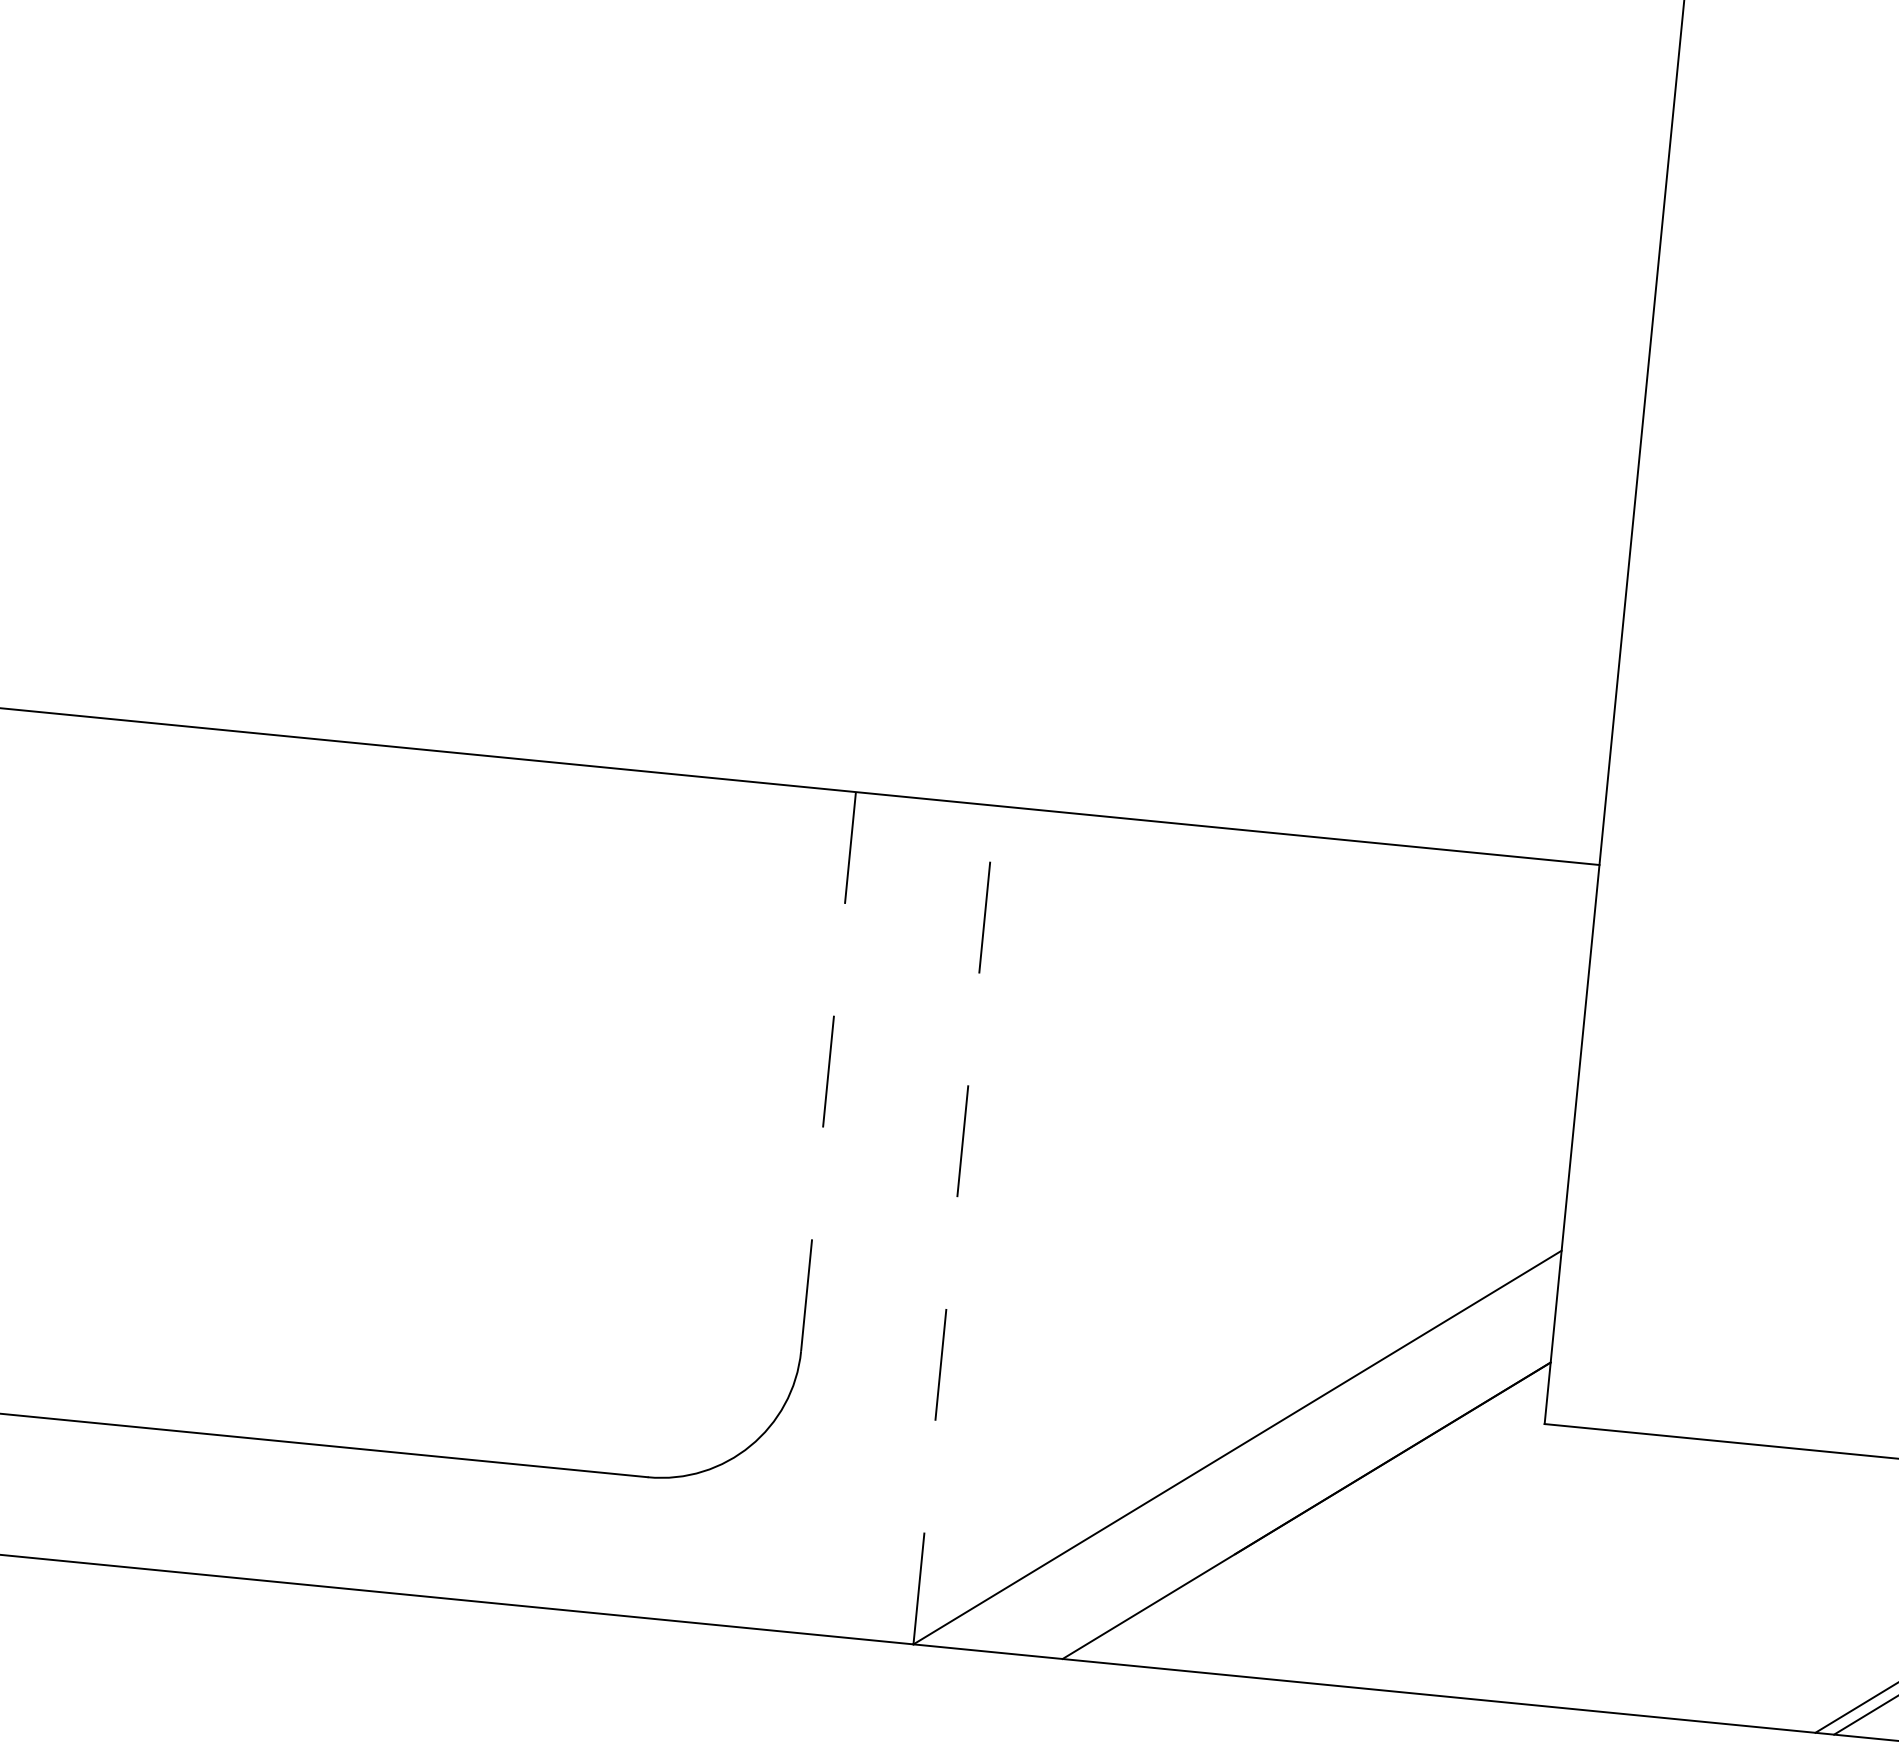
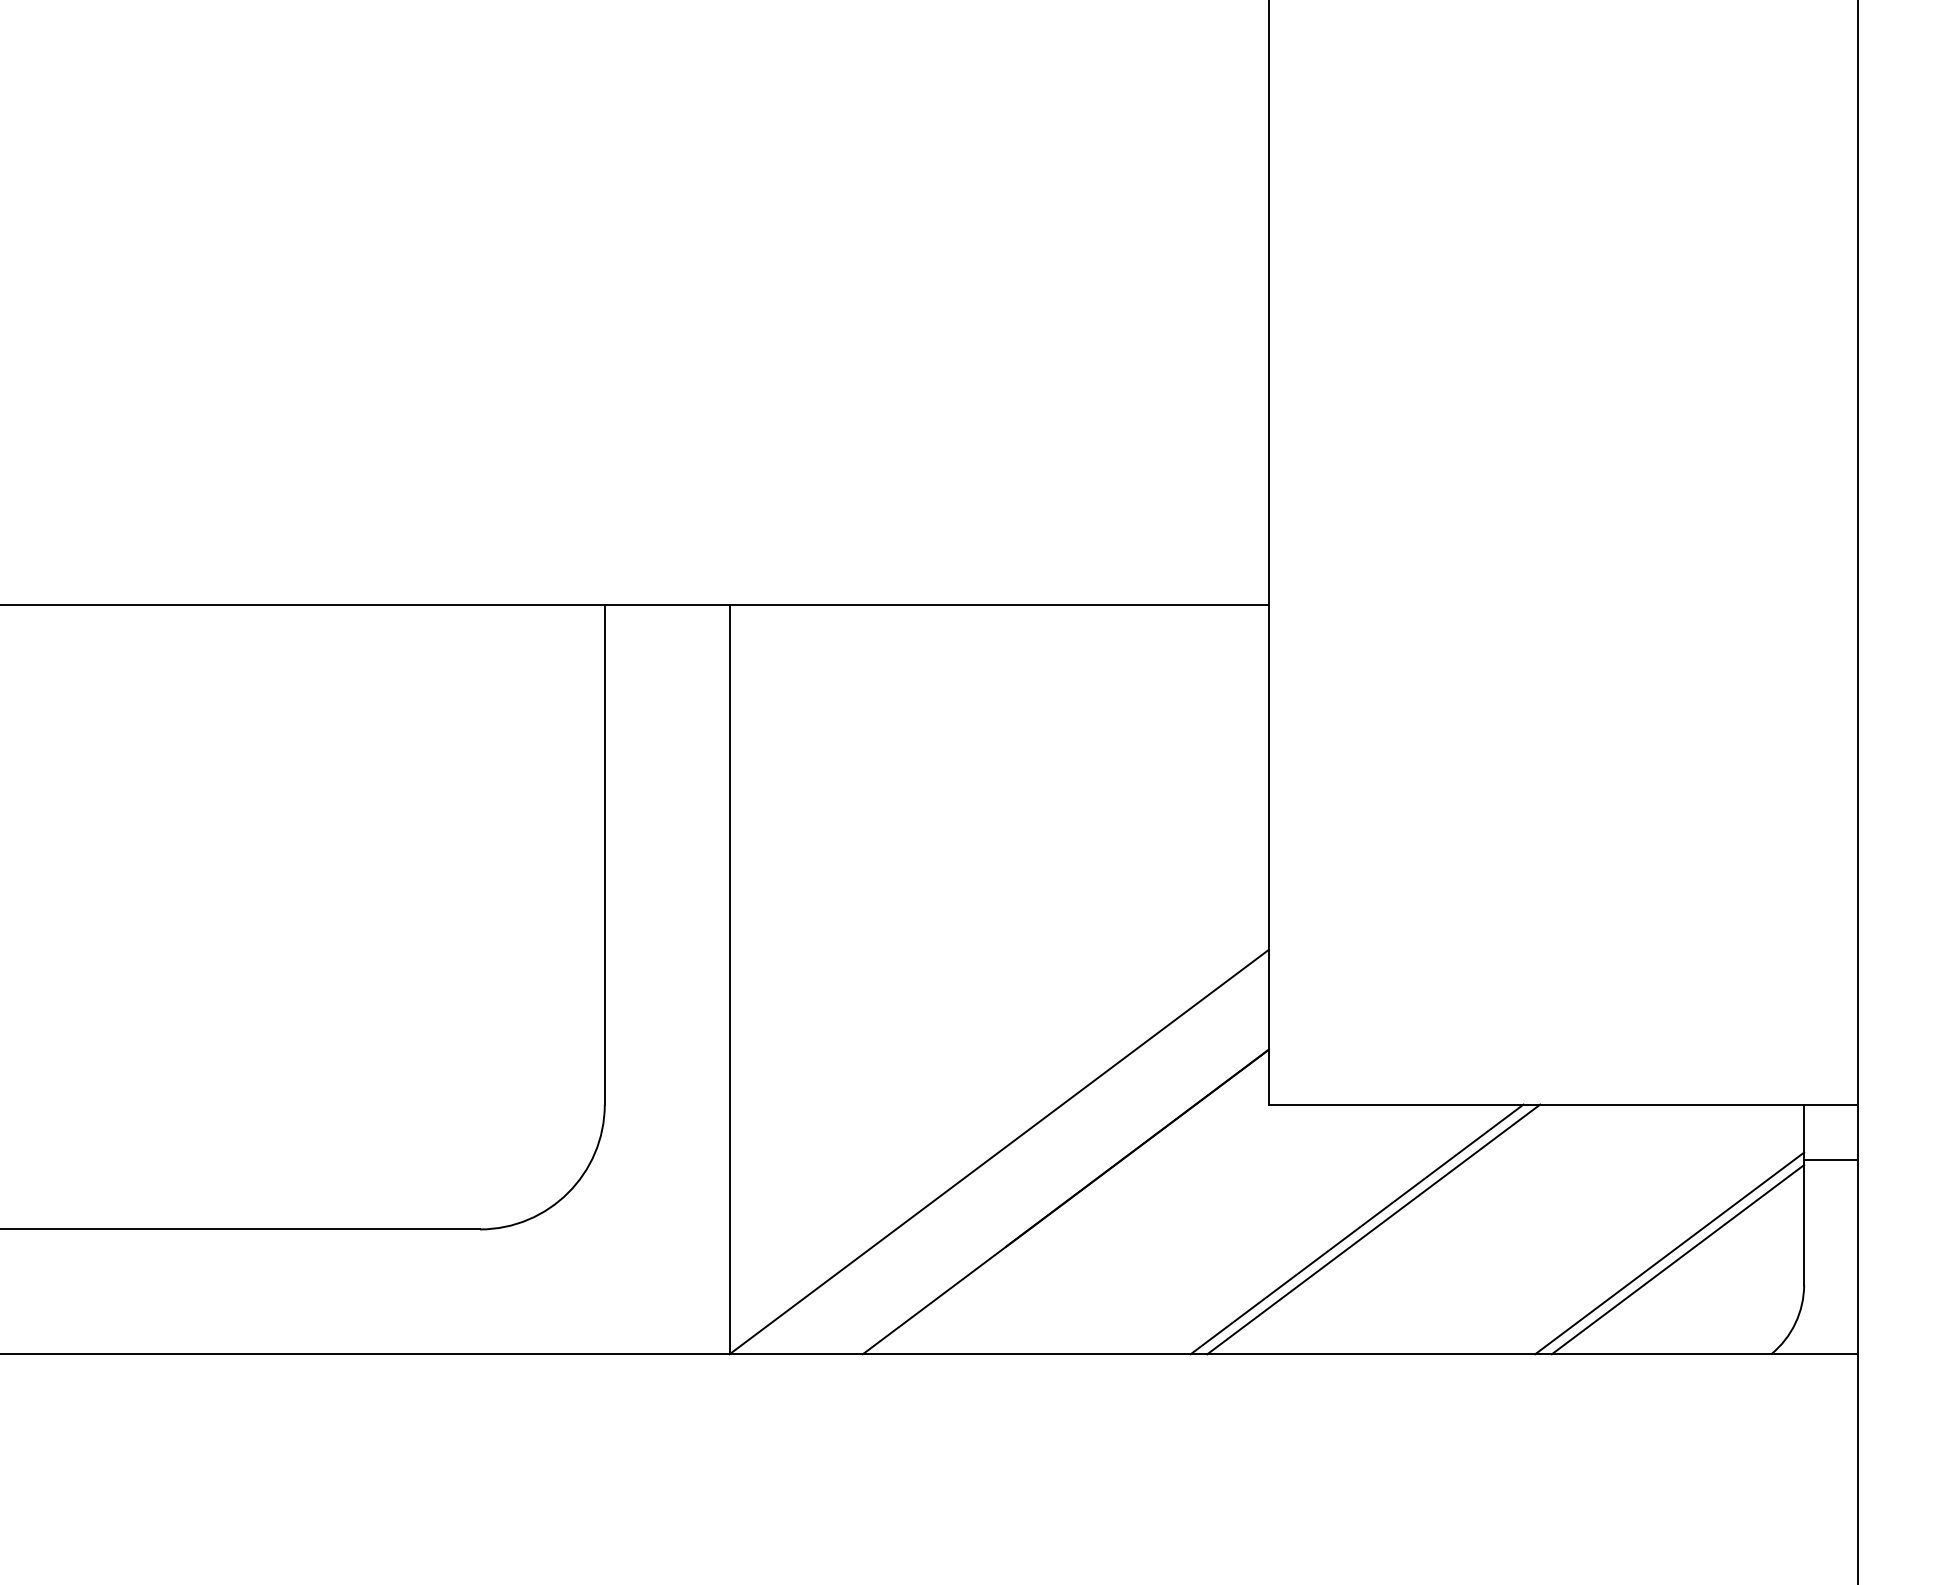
line: (828, 1071) -> (604, 854), dashed -> solid
line: (954, 1224) -> (729, 979), dashed -> solid
line: (1629, 1573) -> (1356, 1229), added
line: (1648, 1575) -> (1373, 1229), added

